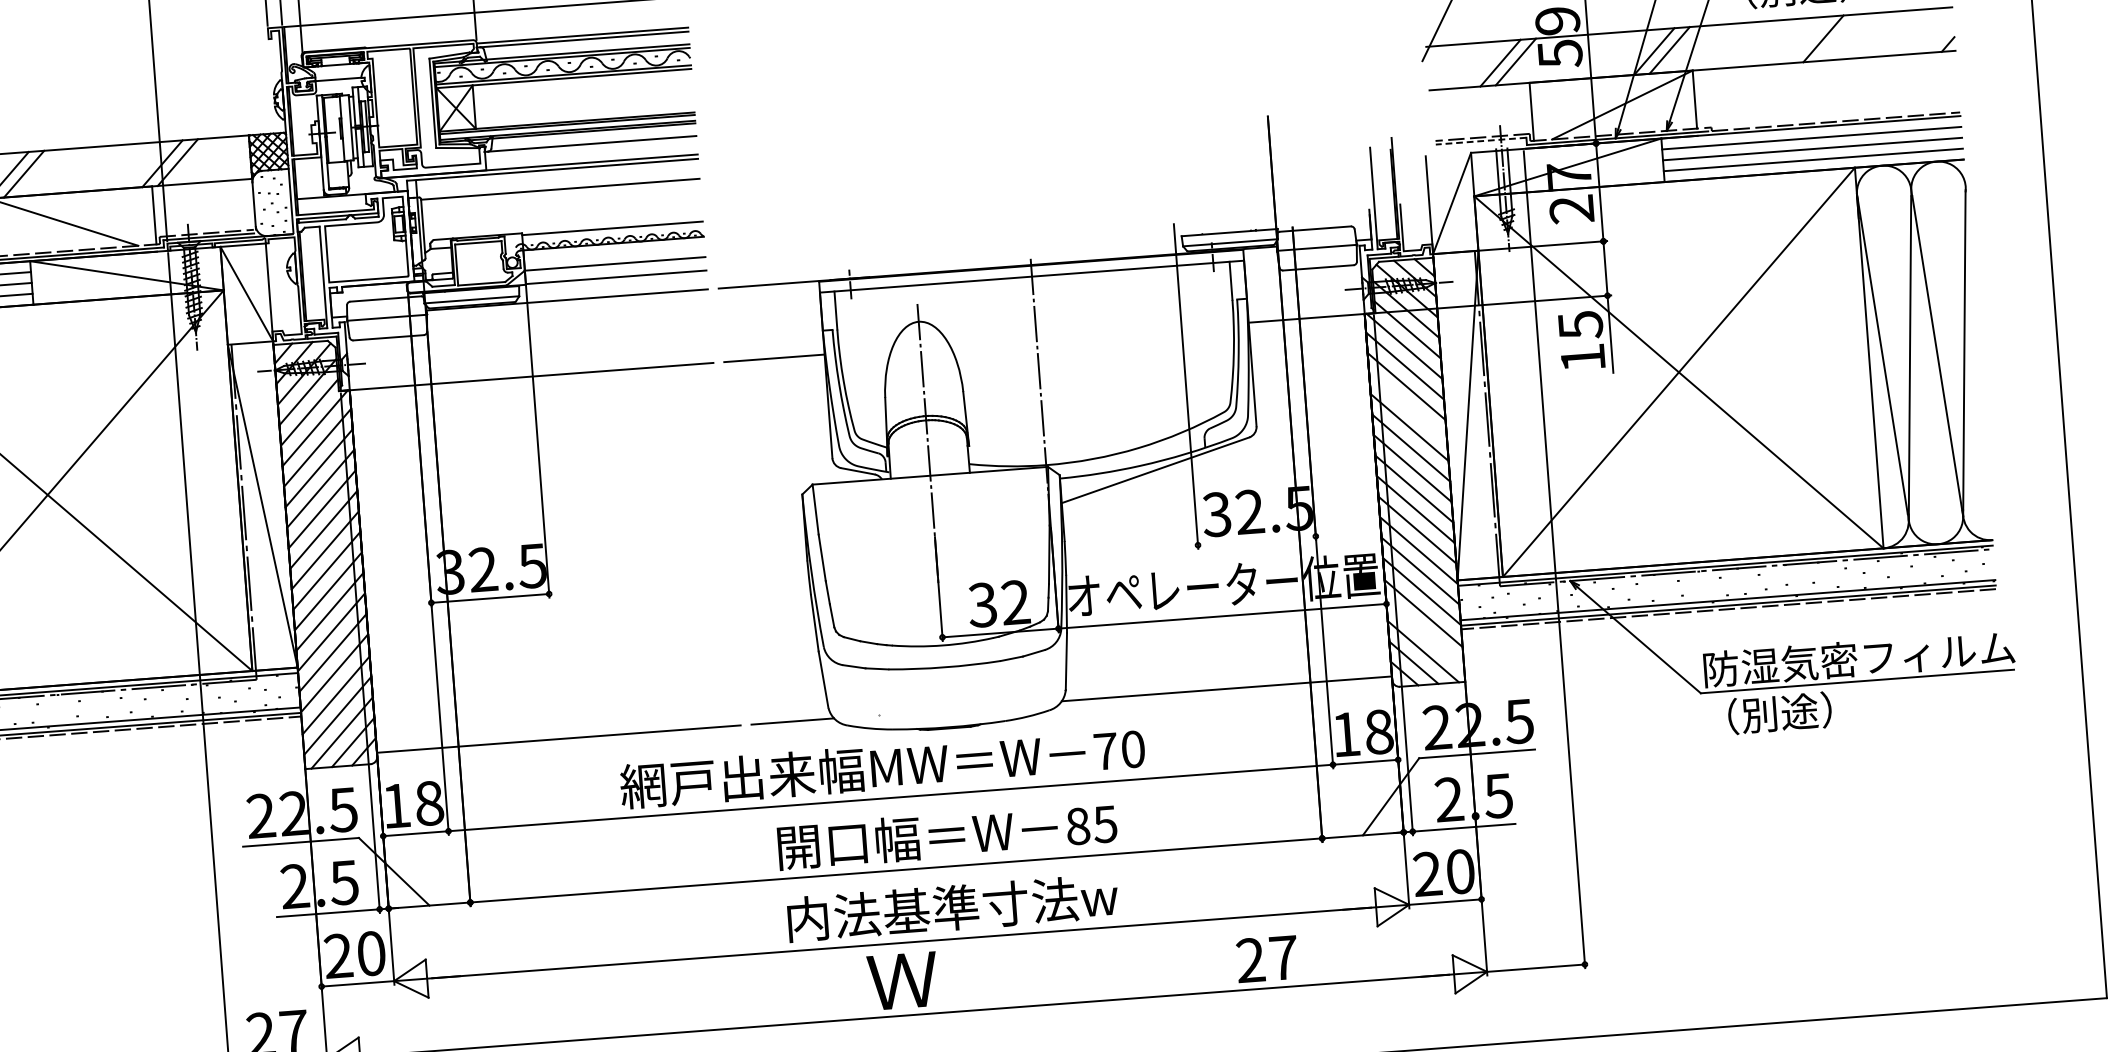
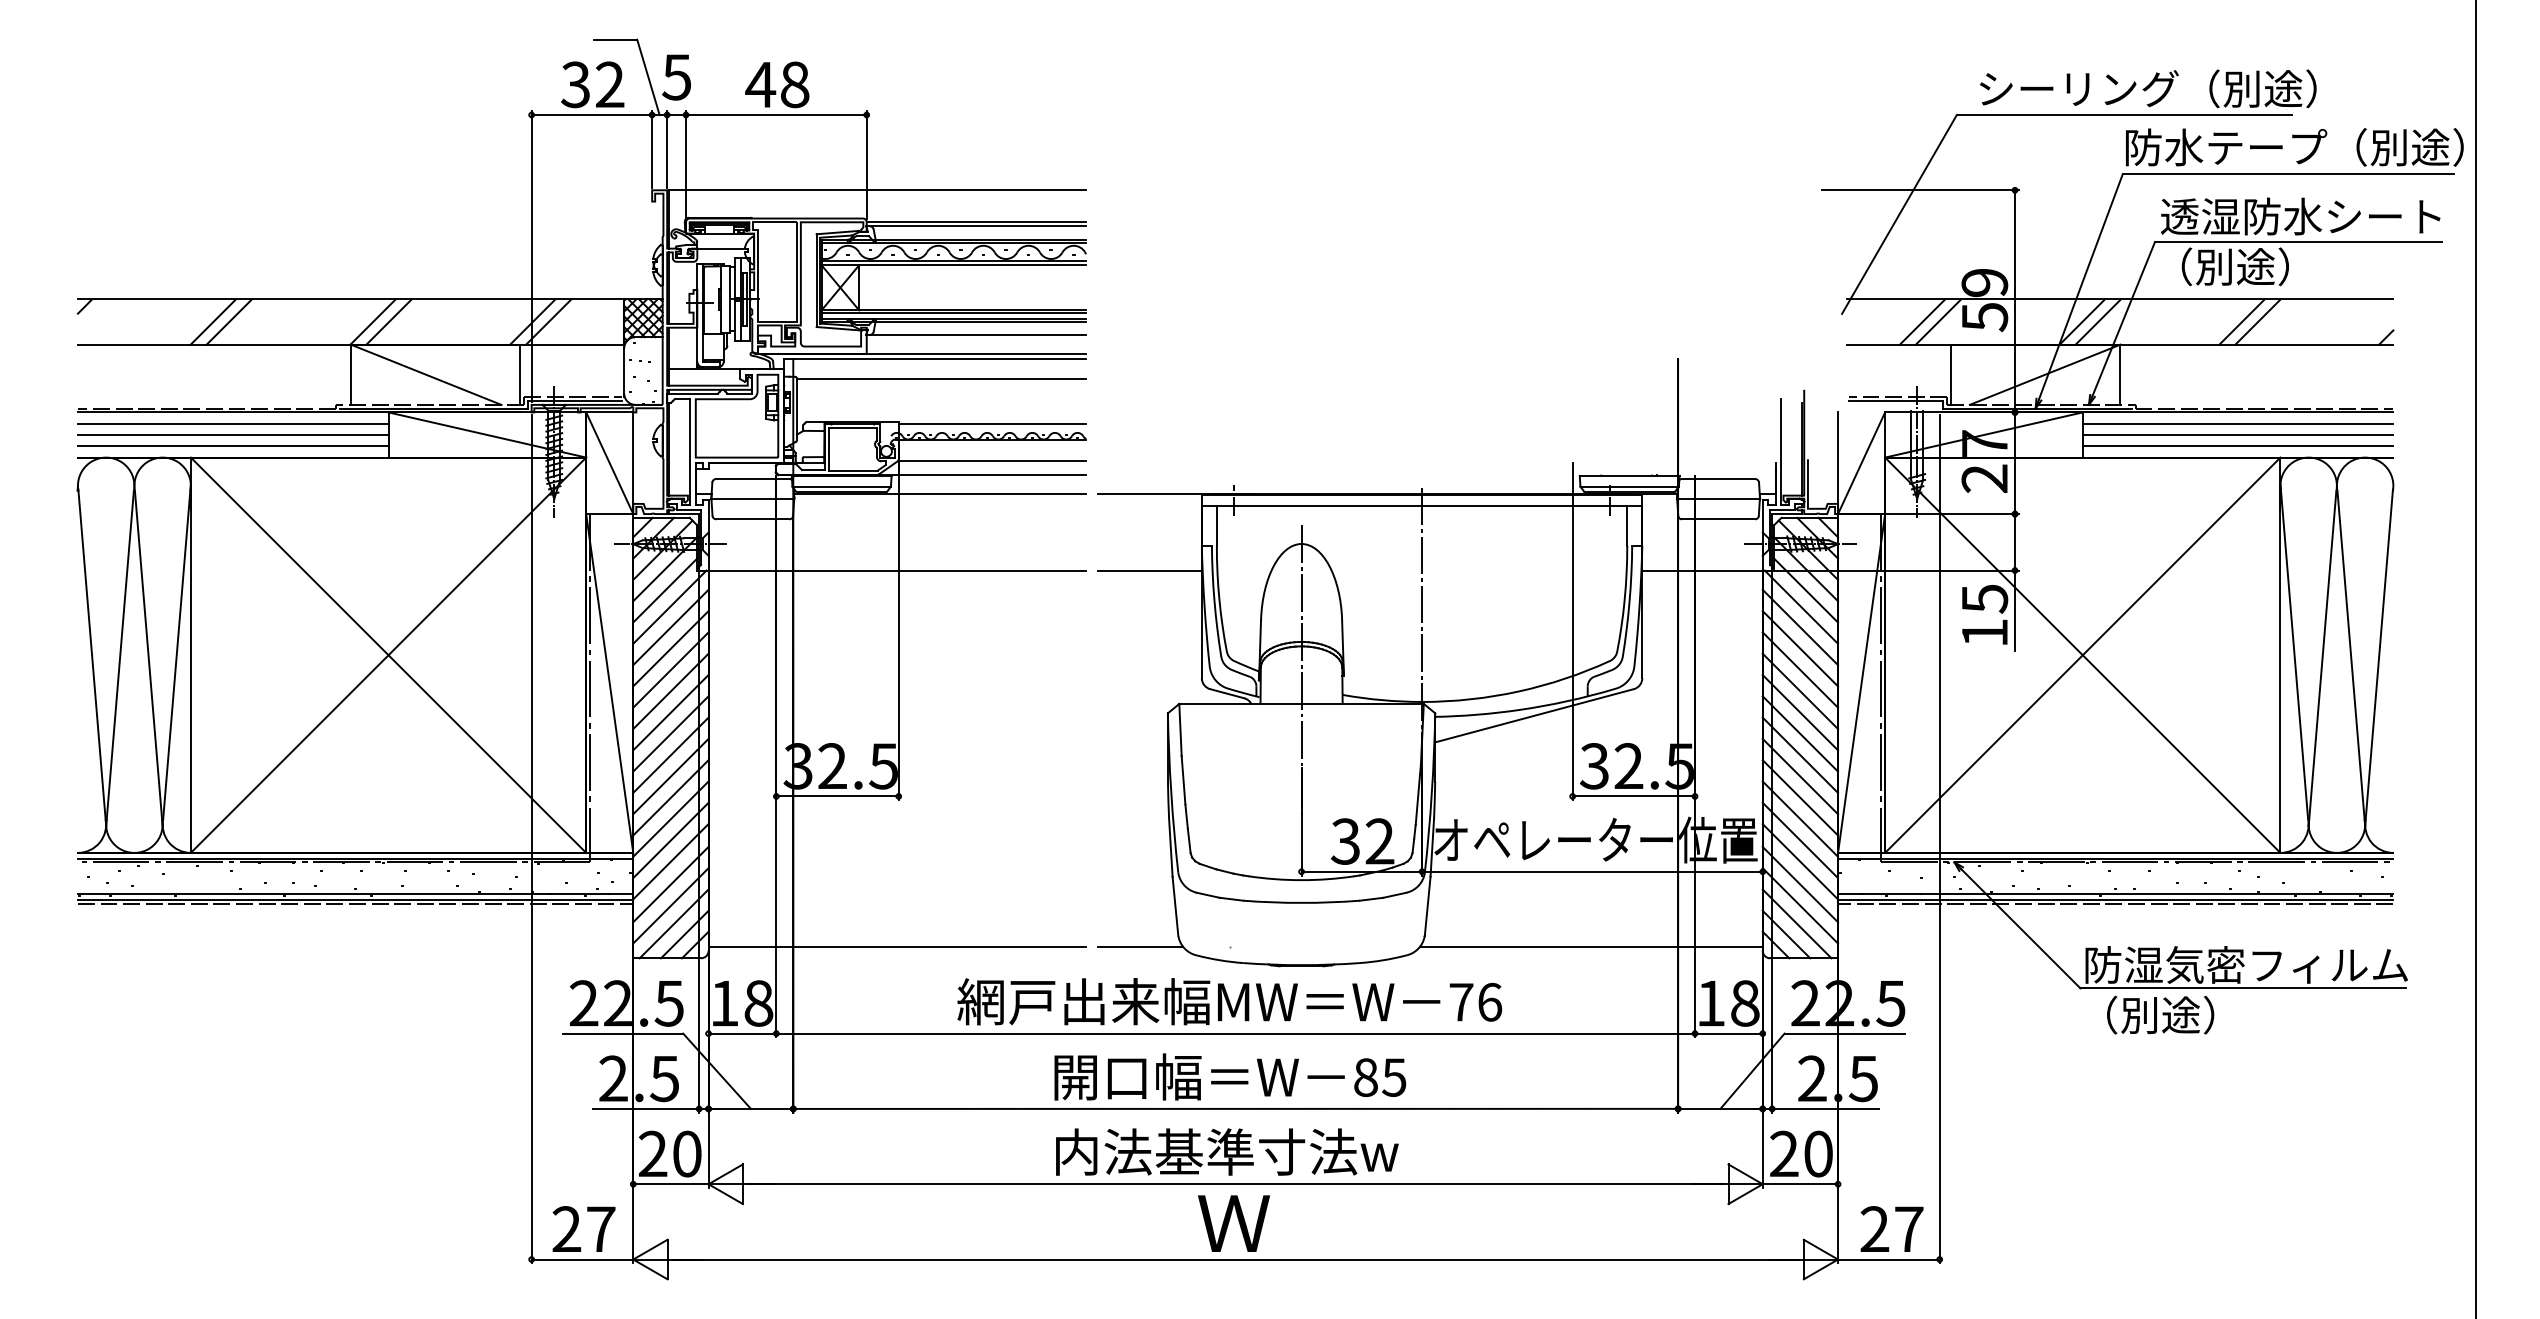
line: (1807, 39) -> (2241, 321), added
line: (1480, 141) -> (1895, 401), dashed -> solid
line: (1408, 406) -> (1800, 669), added
line: (1256, 540) -> (1633, 796), added
line: (1425, 633) -> (1800, 905), added
text: (1133, 748) -> (1490, 1001), 70 -> 76
text: (947, 835) -> (1230, 1076), moved
text: (953, 907) -> (1227, 1151), moved
text: (1266, 958) -> (1891, 1228), moved

